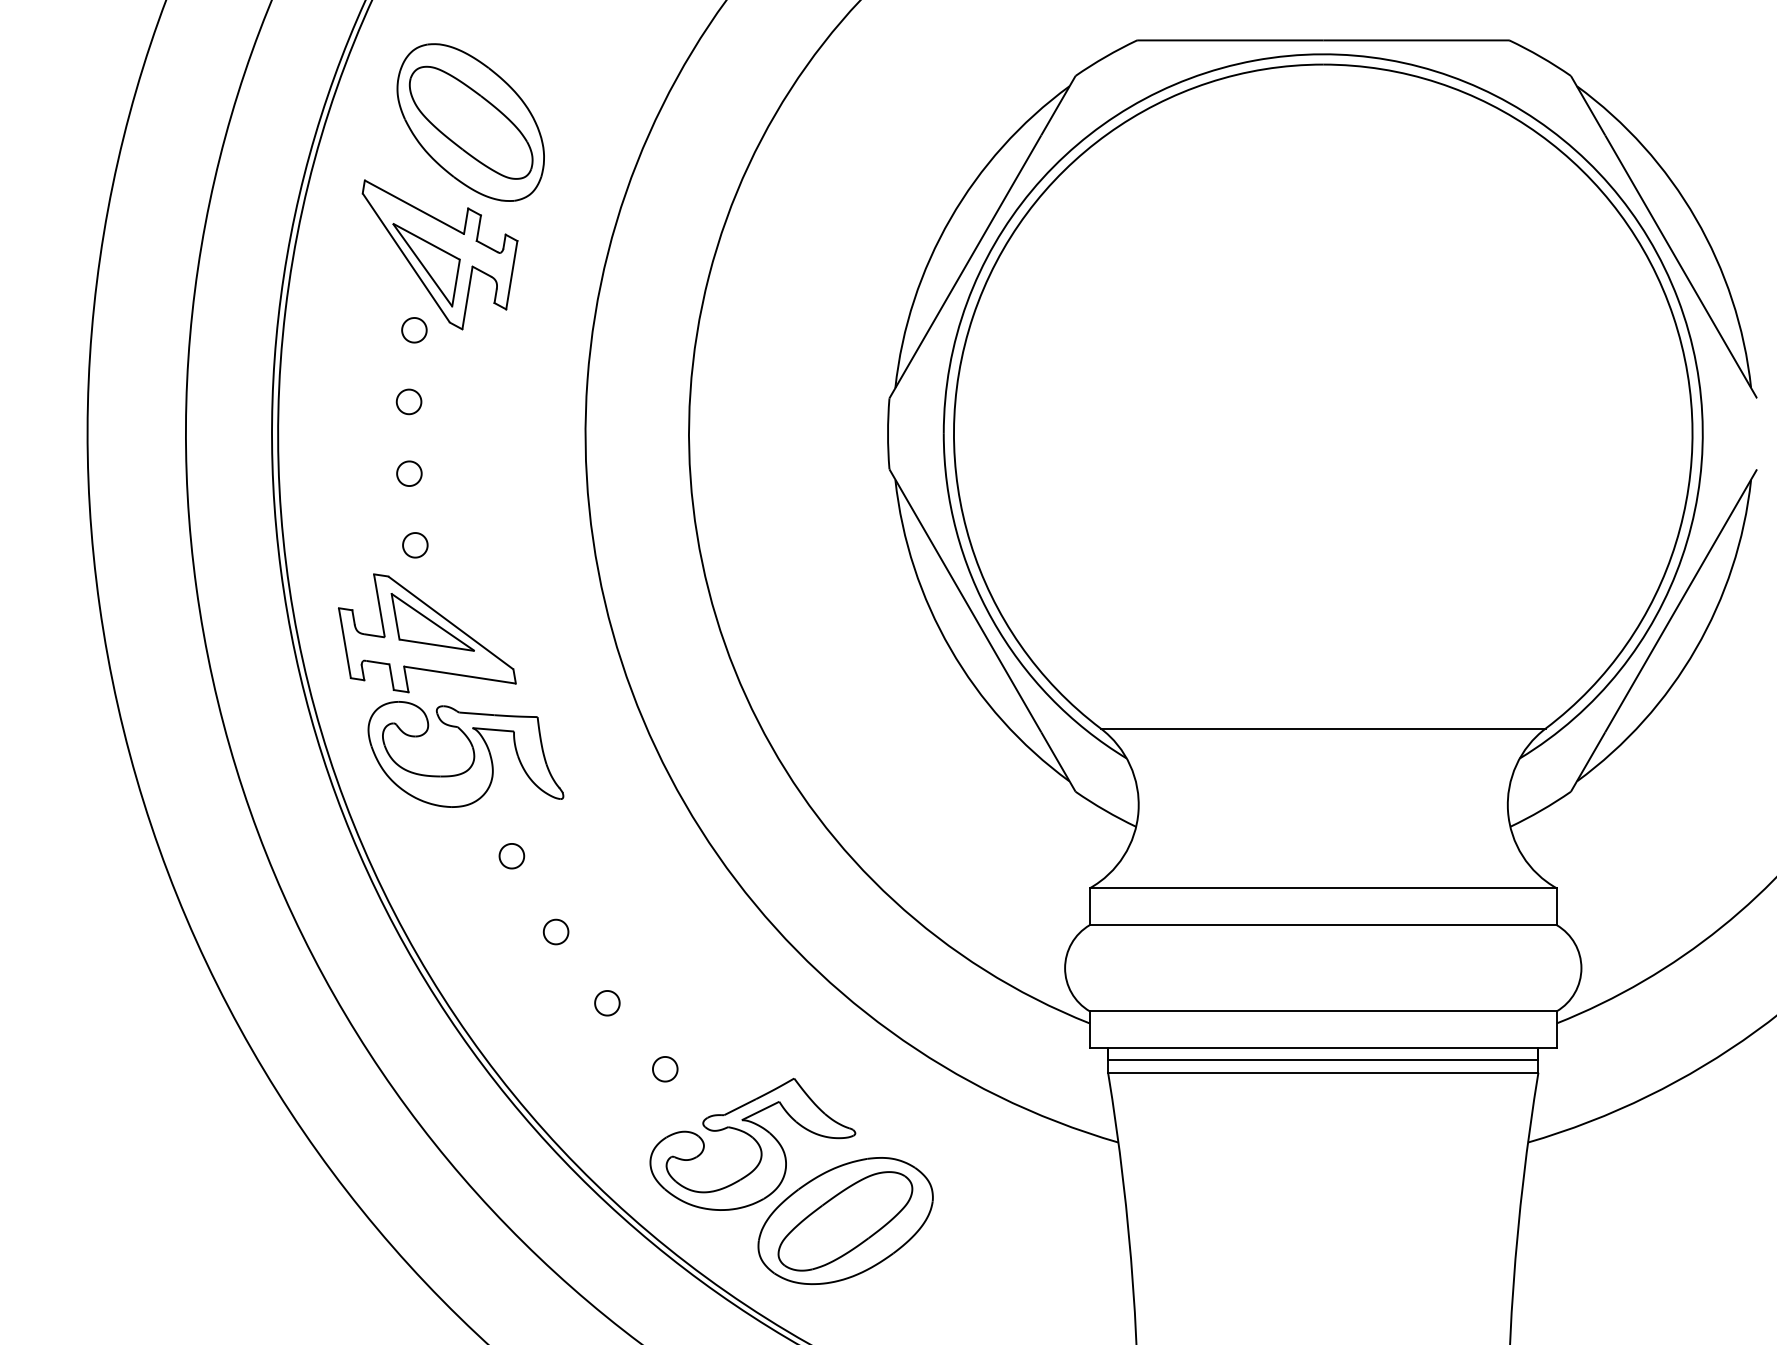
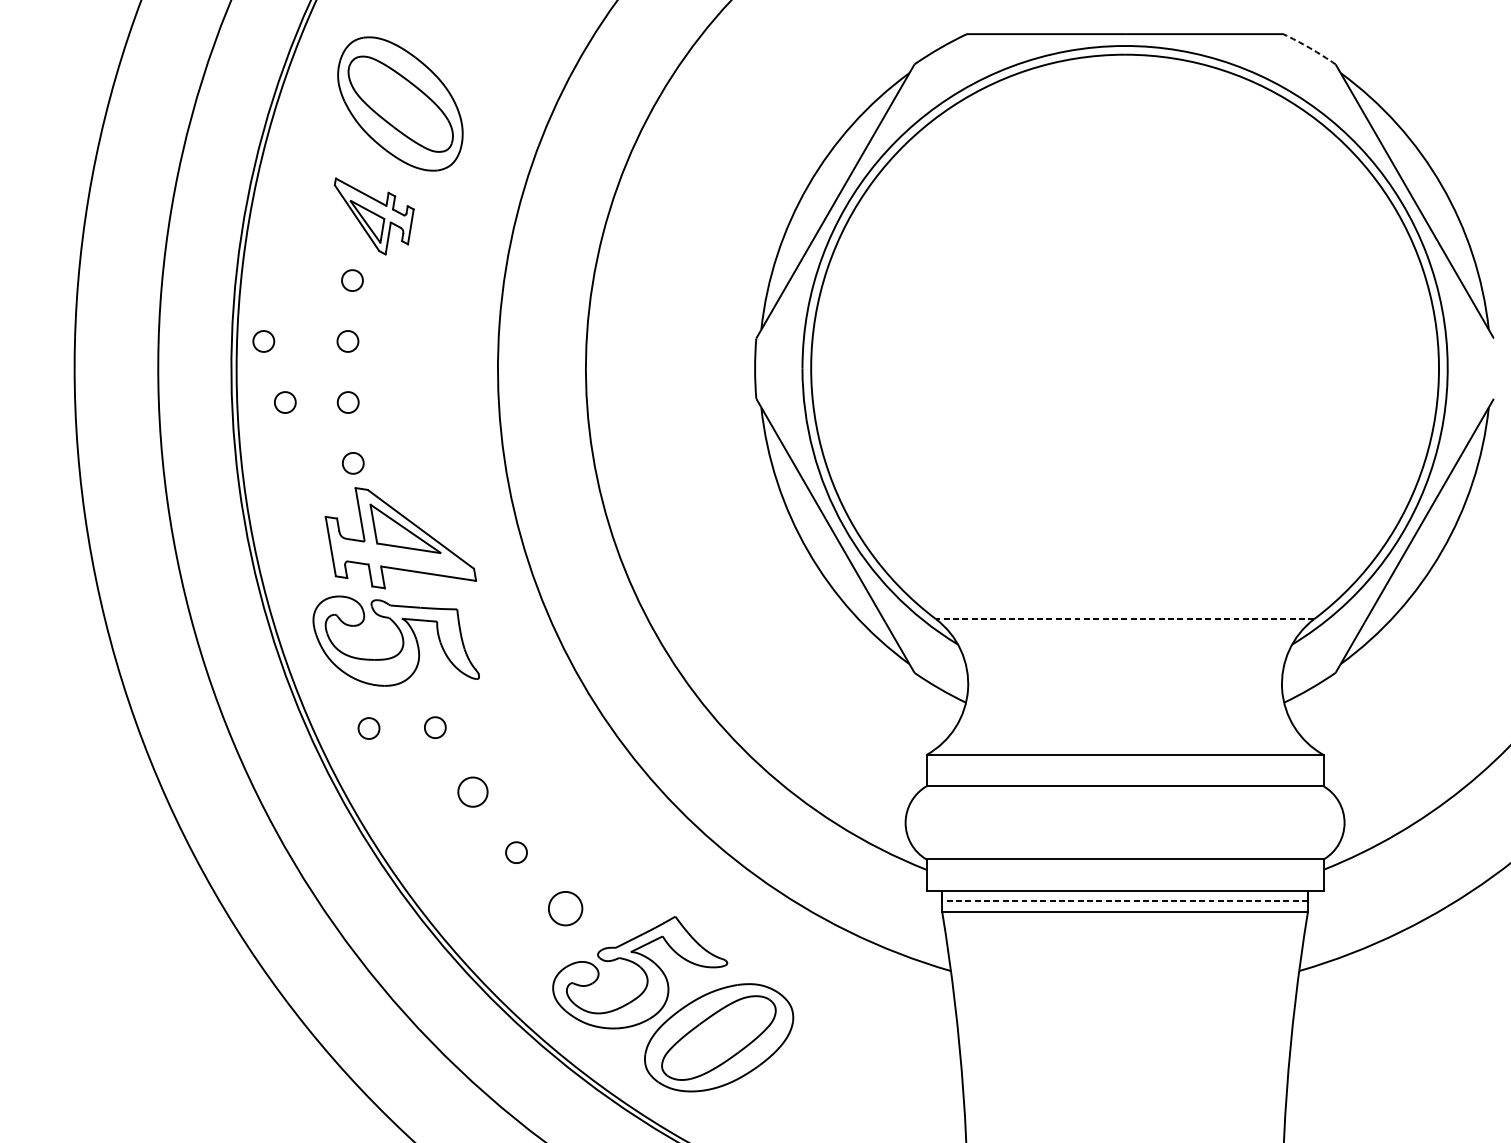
arc: (1540, 56) -> (1309, 47), solid -> dashed
part: (439, 254) -> (373, 216), size x0.6
part: (309, 401) -> (263, 341), added
part: (335, 473) -> (285, 402), added
part: (427, 633) -> (401, 538), moved
line: (1323, 728) -> (1125, 619), solid -> dashed
part: (433, 857) -> (368, 728), added
part: (555, 931) -> (472, 791), size x1.4
line: (1322, 1060) -> (1124, 901), solid -> dashed
part: (665, 1069) -> (565, 908), size x1.6

